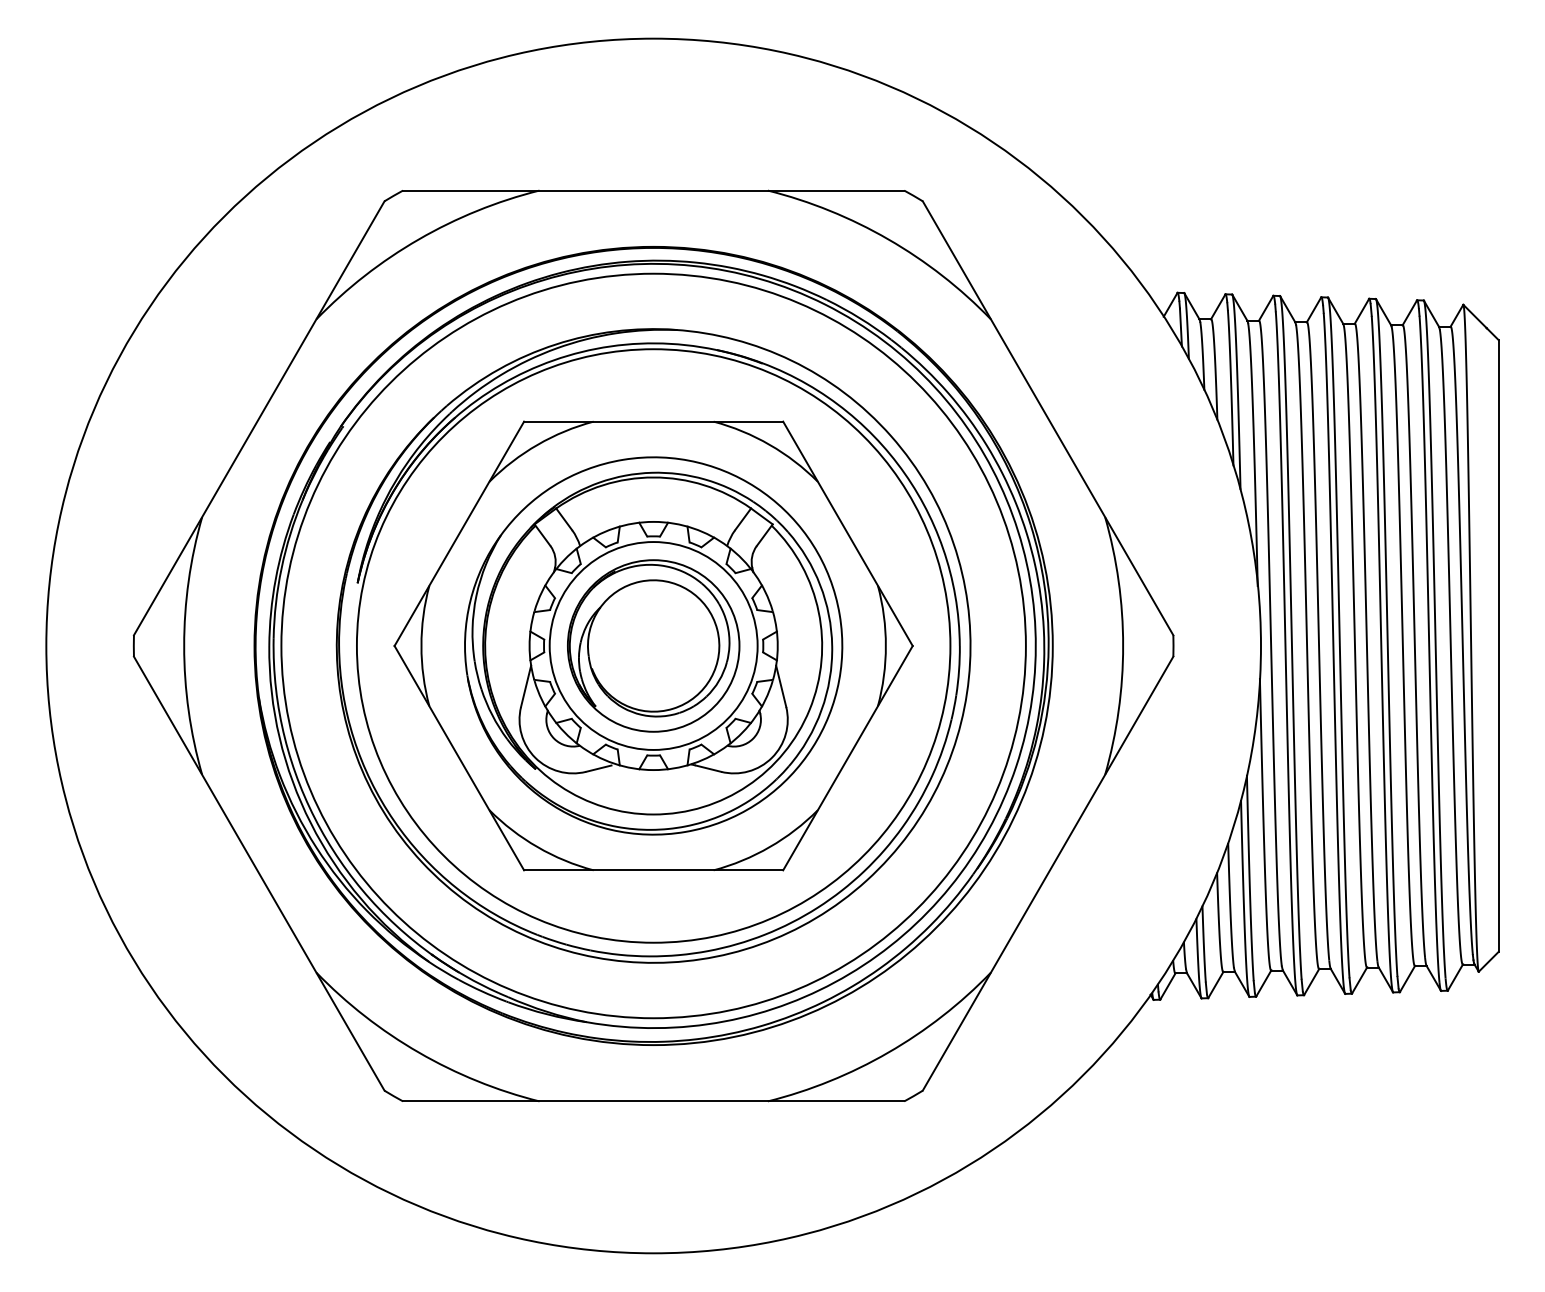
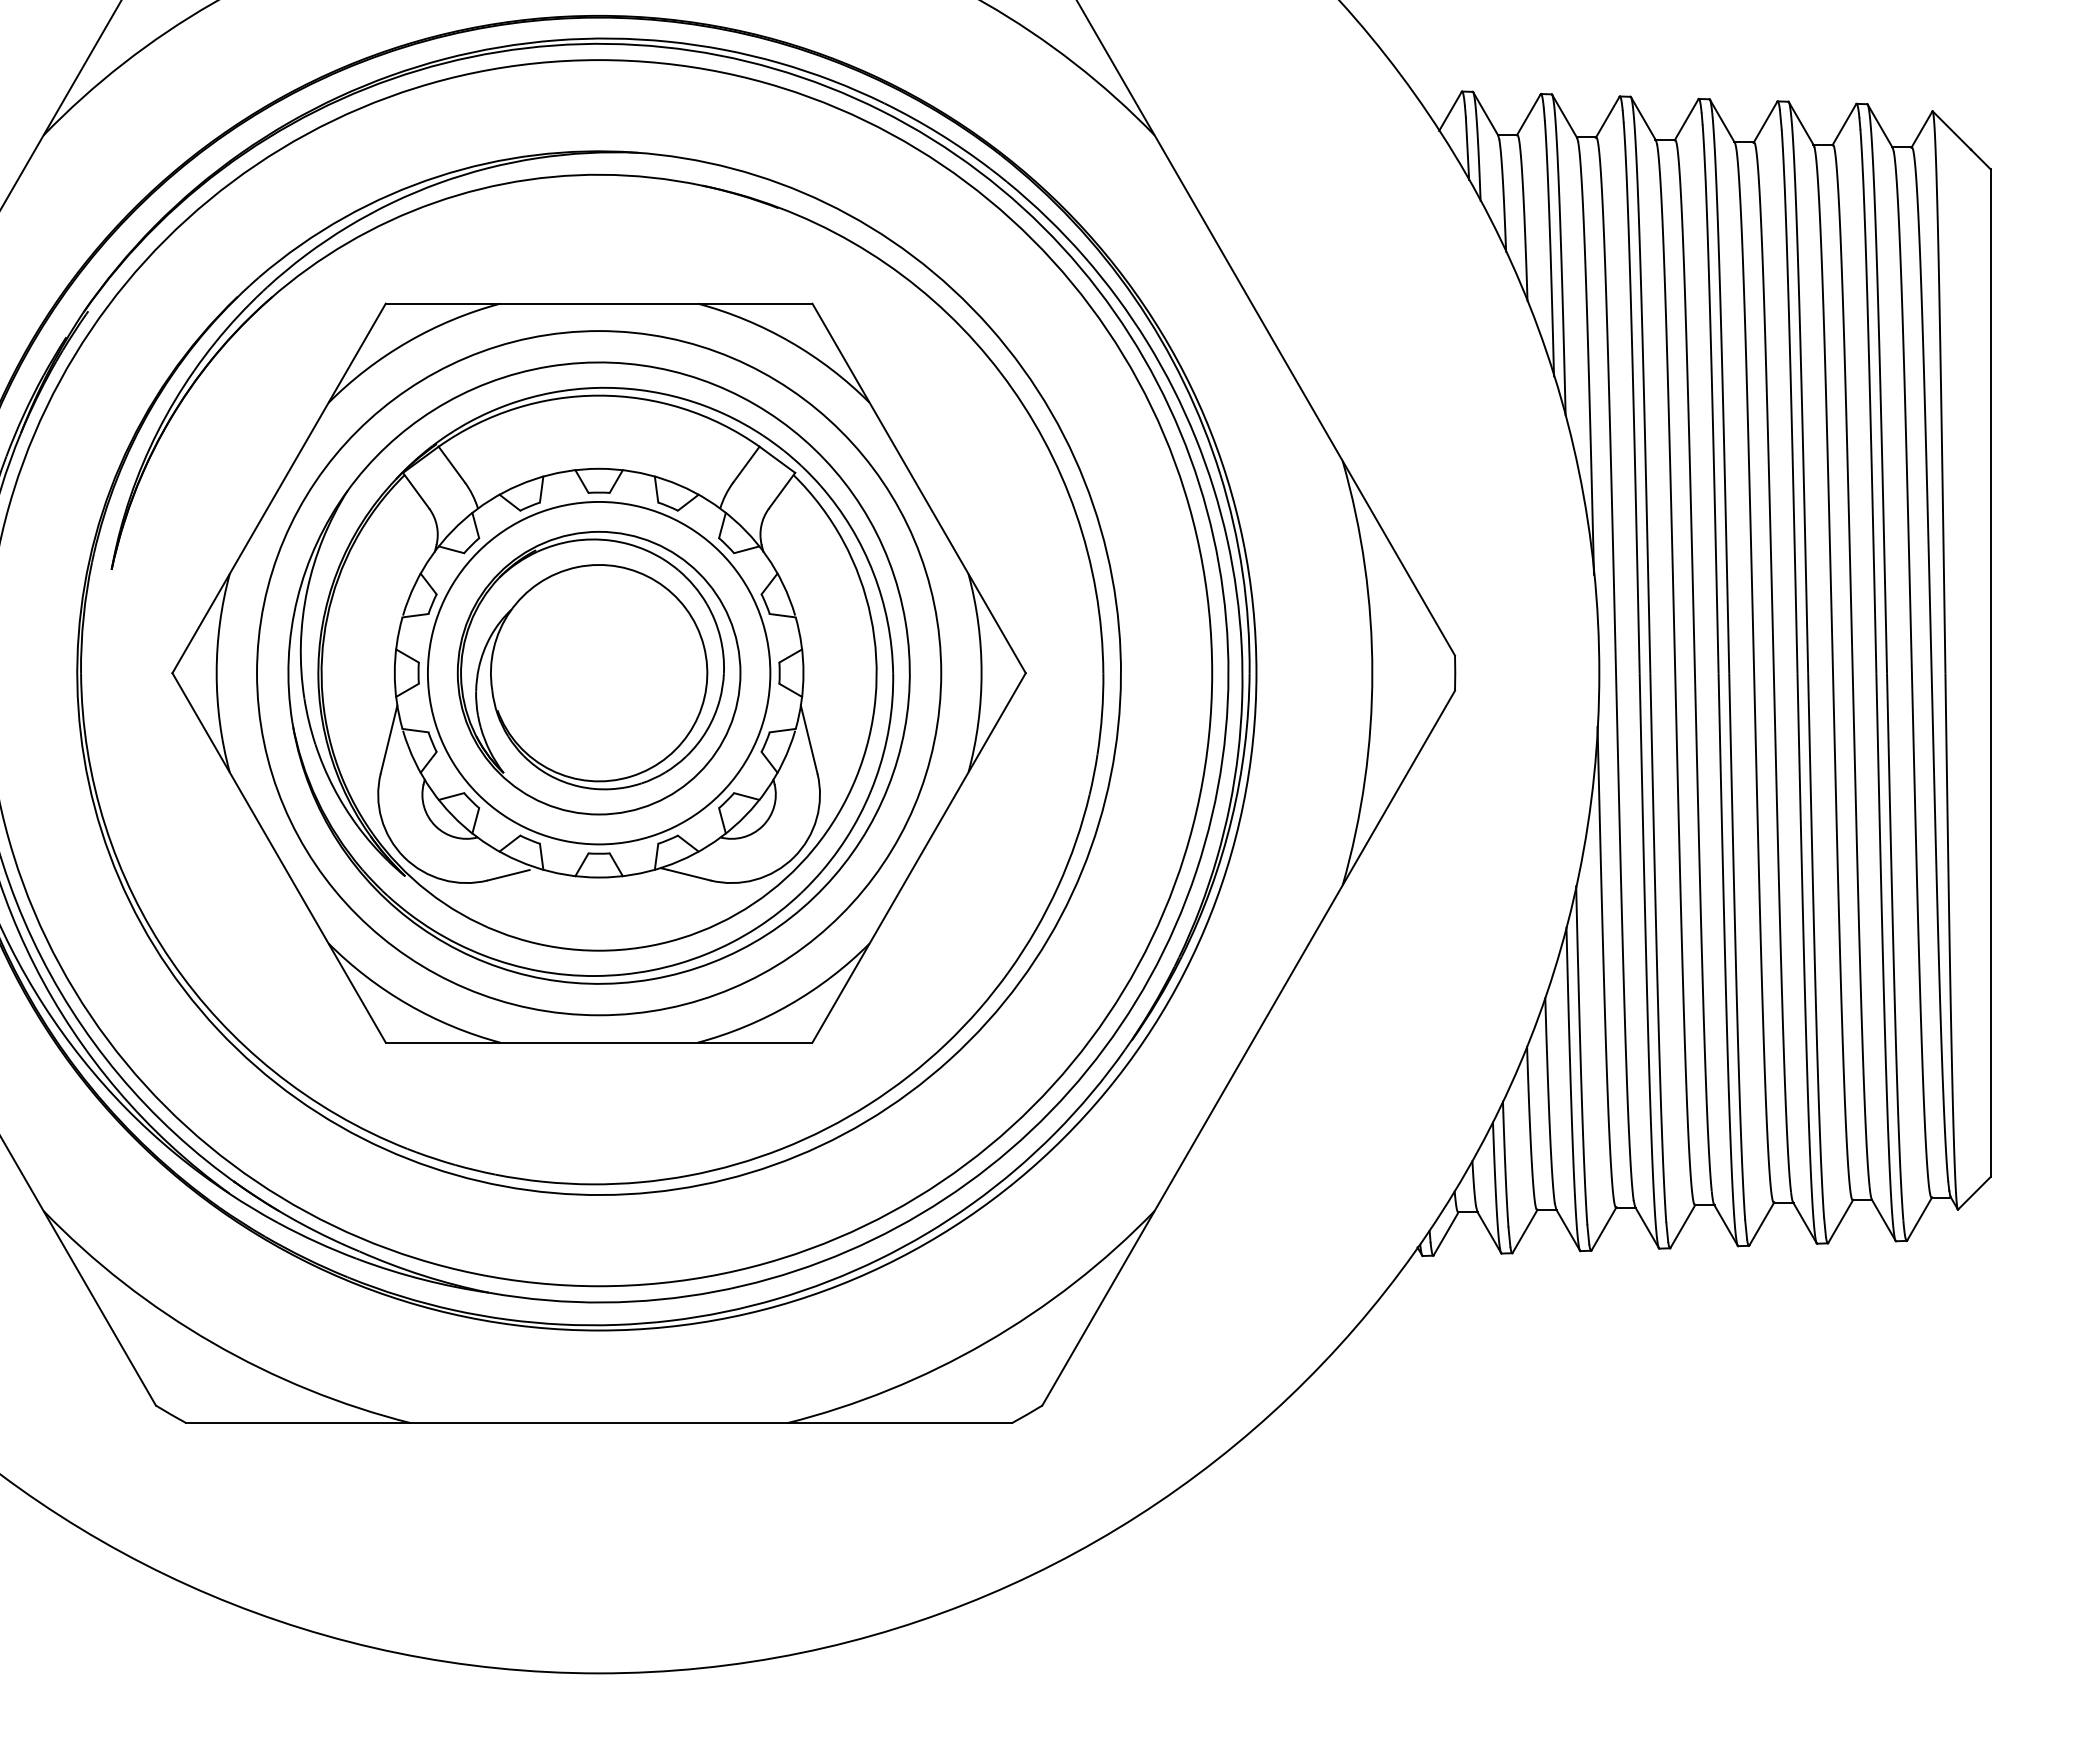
circle: (653, 645) -> (598, 672), size x0.7

